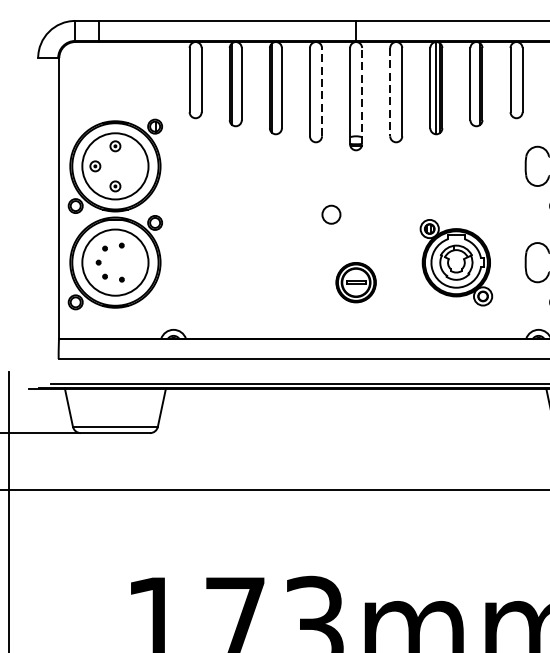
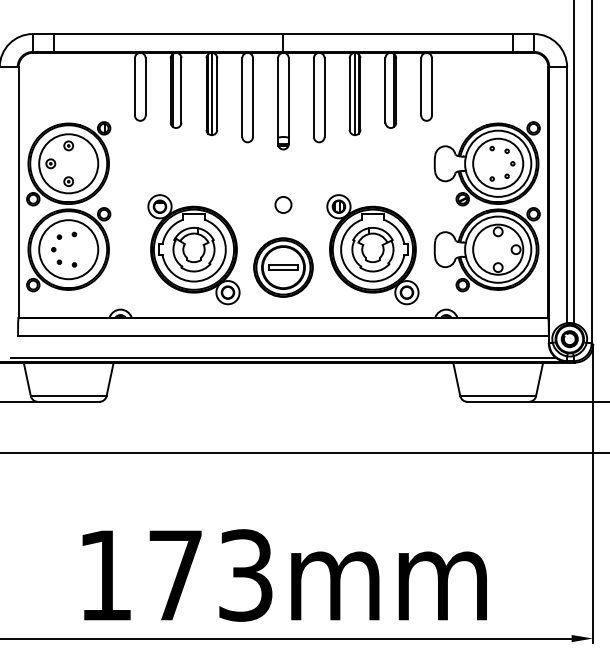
line: (275, 87) -> (211, 93), added
line: (322, 92) -> (253, 97), dashed -> solid
line: (389, 93) -> (313, 98), dashed -> solid
line: (361, 96) -> (288, 101), dashed -> solid
circle: (331, 214) -> (283, 204), moved
part: (255, 262) -> (193, 249), added
part: (455, 262) -> (372, 249), size x1.43
part: (356, 282) -> (283, 267), size x1.67

